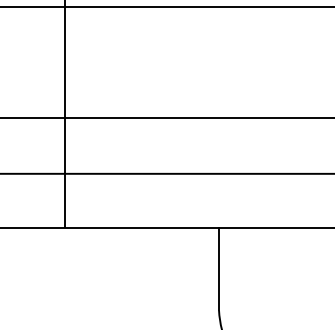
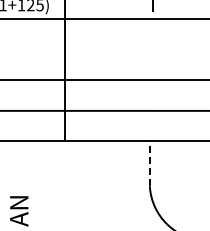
line: (218, 269) -> (149, 163), solid -> dashed

